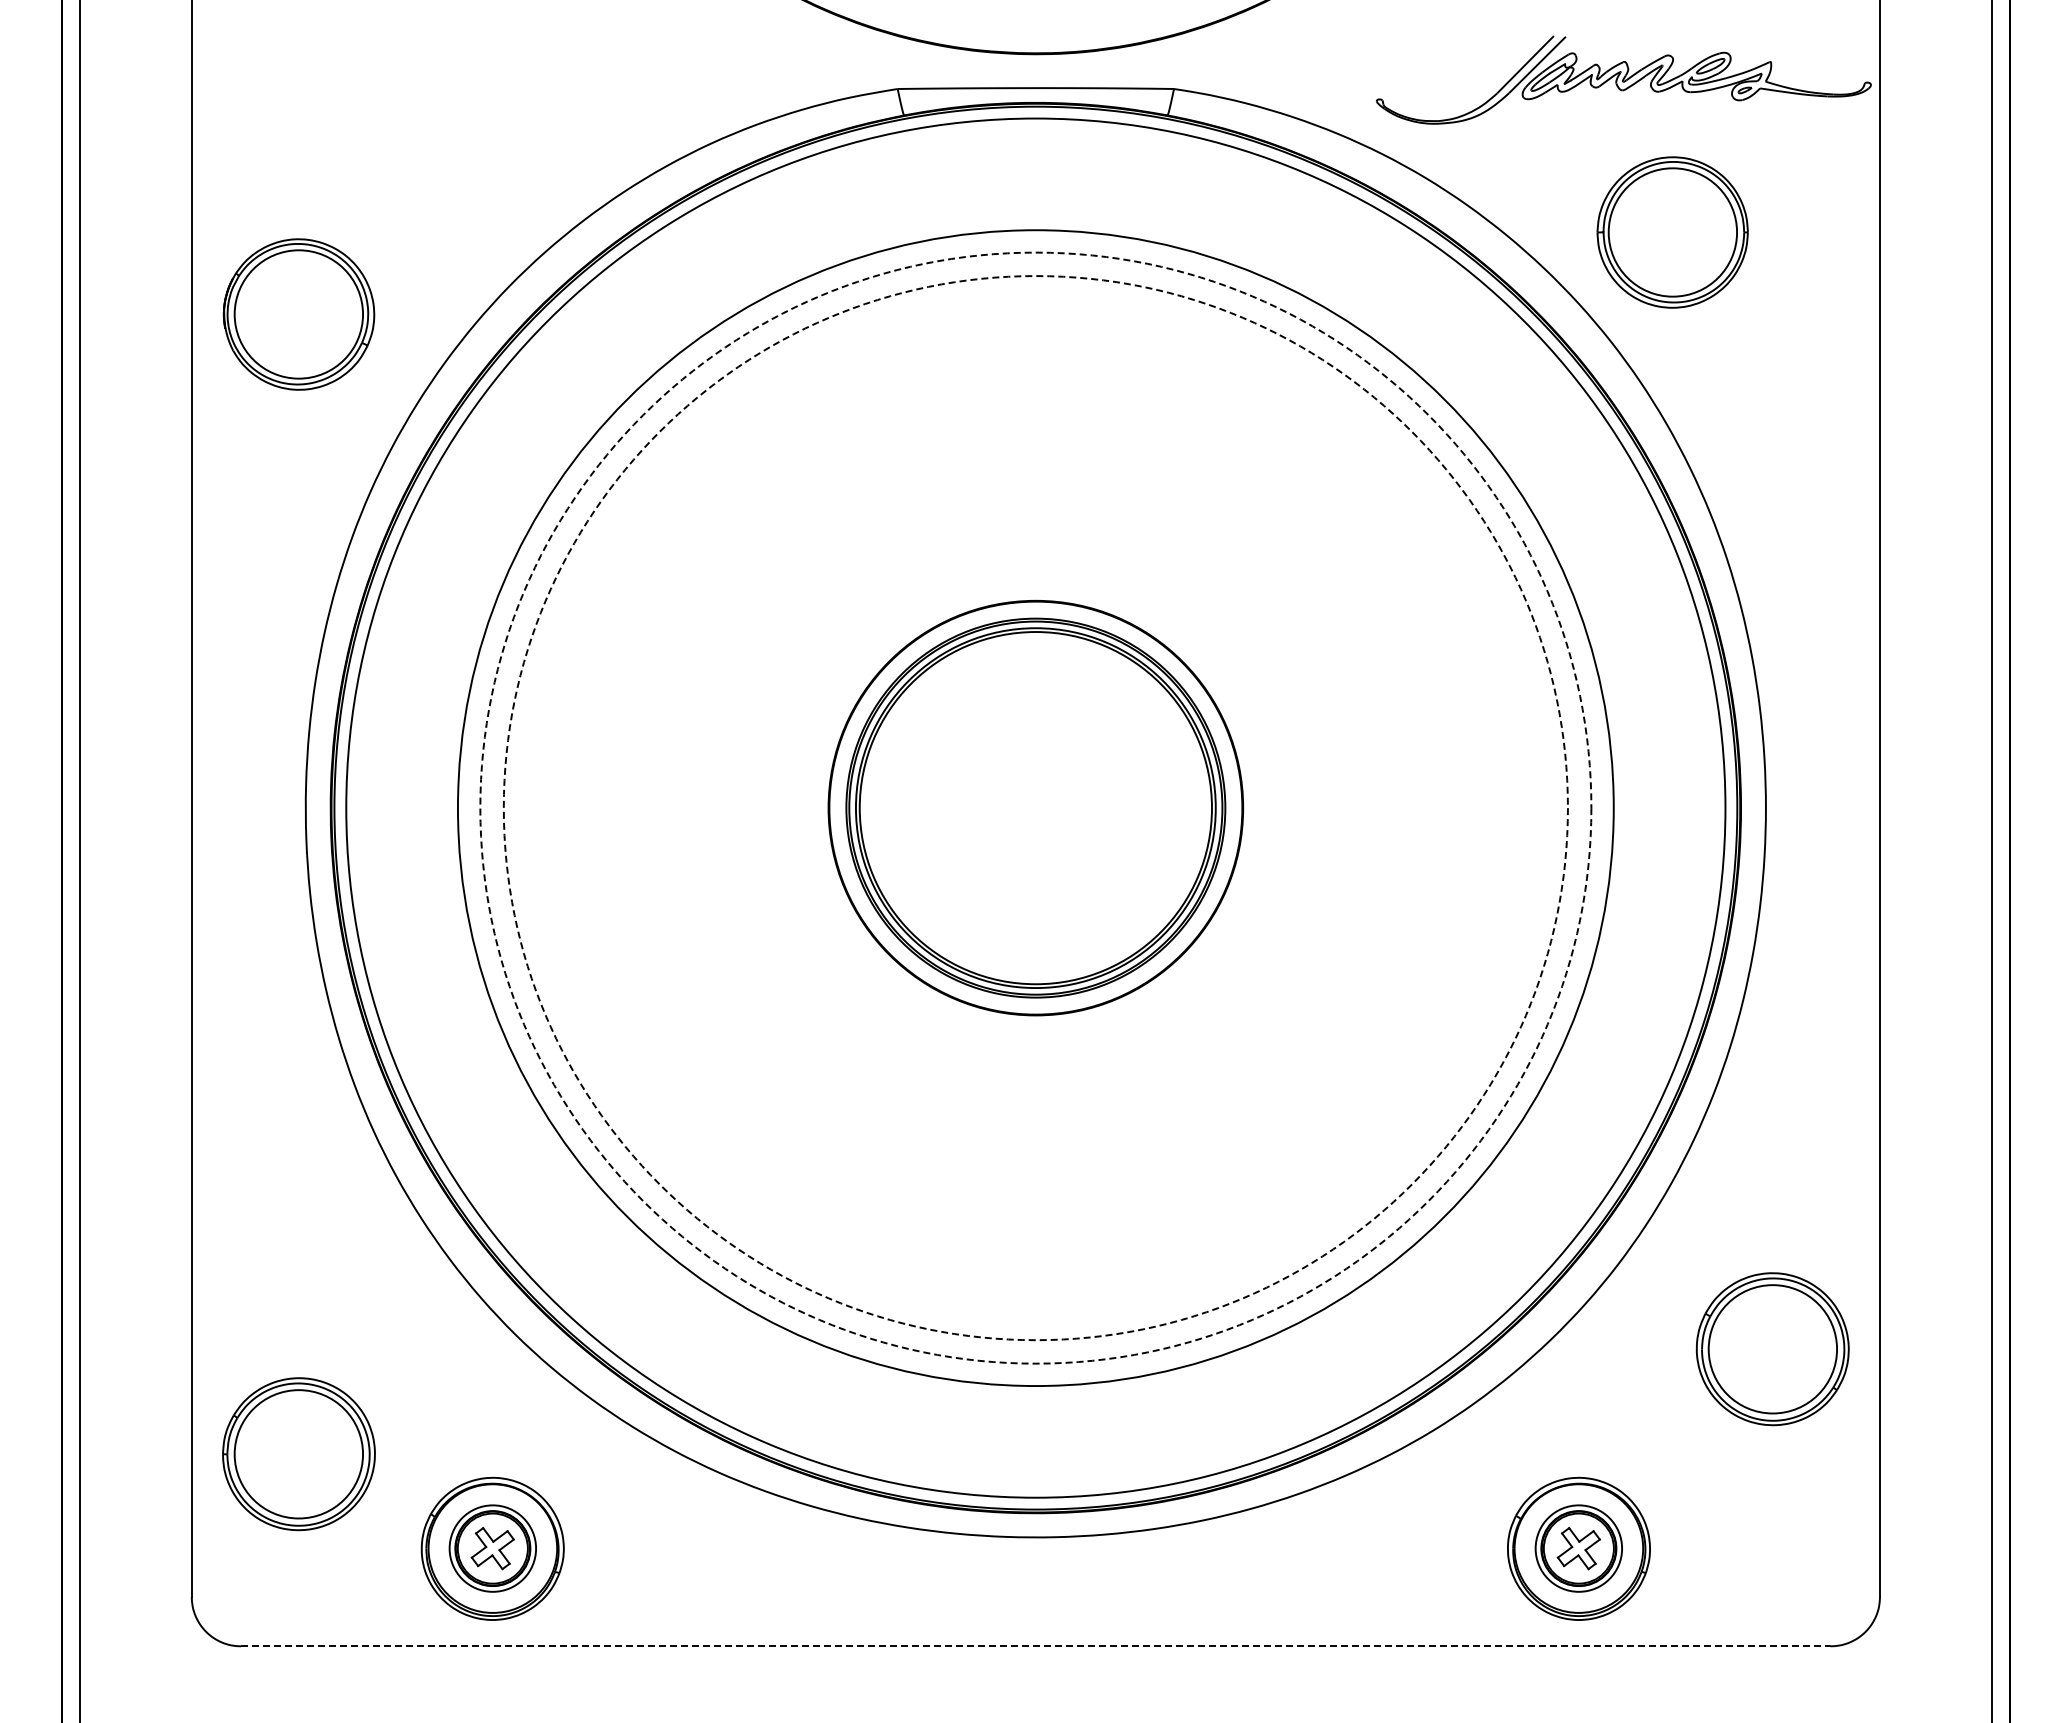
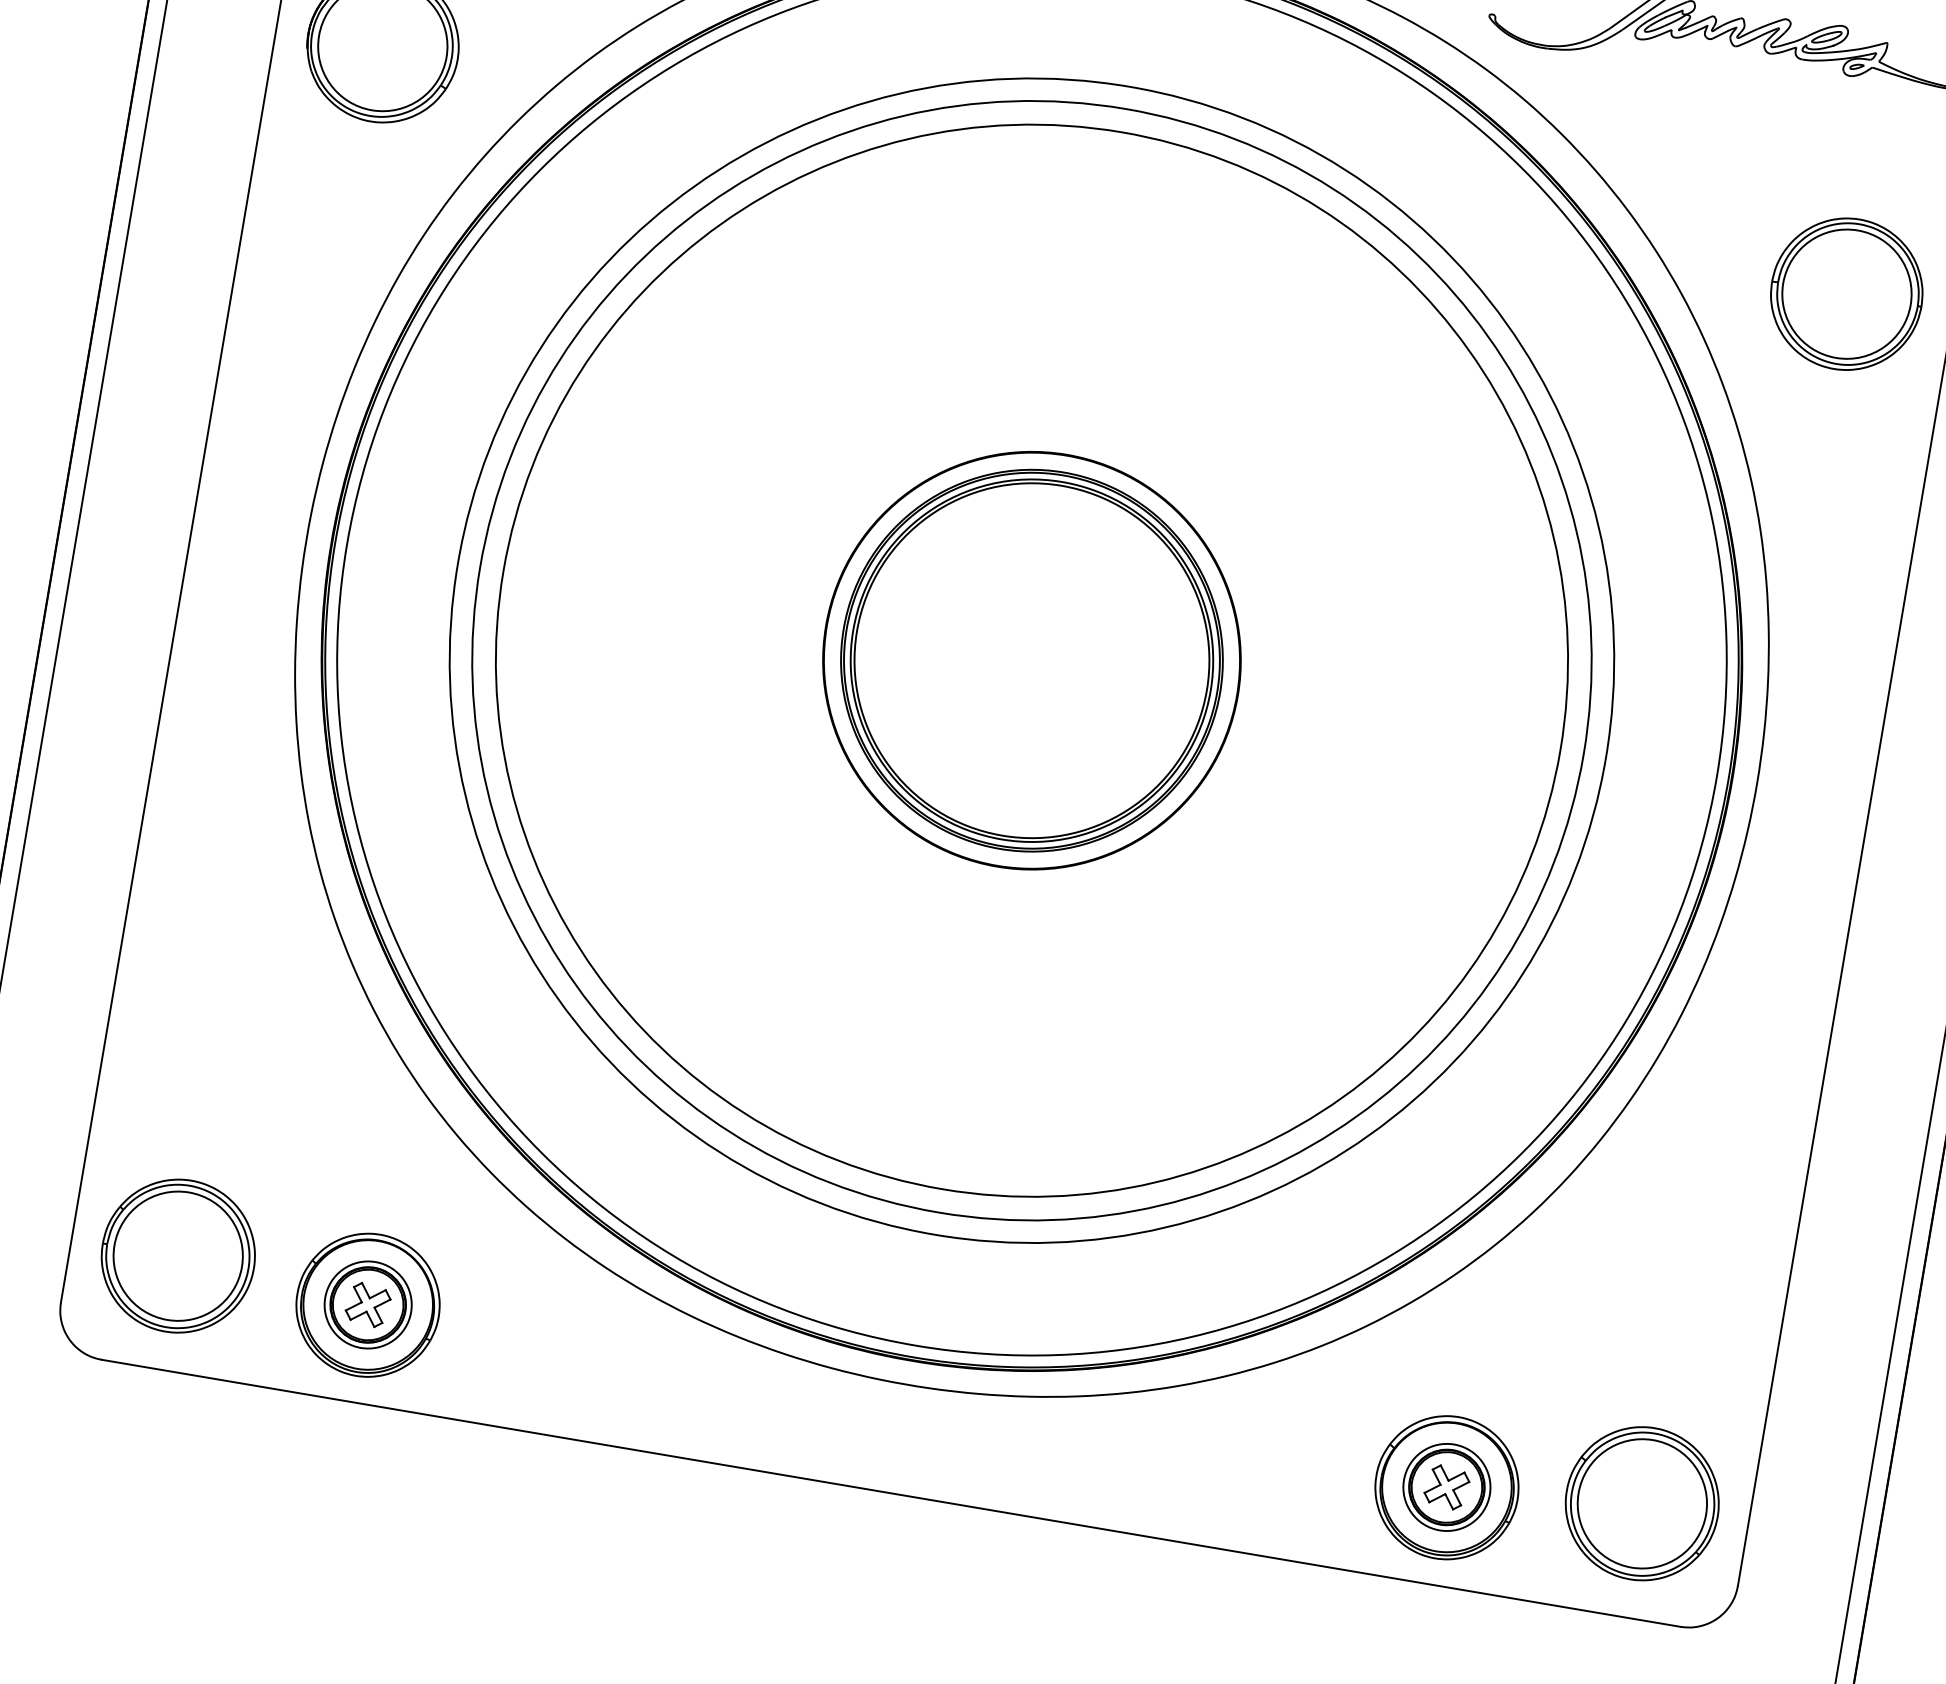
part: (1672, 232) -> (1846, 294), moved
circle: (1035, 807) -> (1031, 660), dashed -> solid
circle: (1035, 808) -> (1031, 661), dashed -> solid
part: (1772, 1349) -> (1641, 1503), moved
part: (298, 1454) -> (177, 1256), moved
line: (1035, 1646) -> (890, 1493), dashed -> solid

